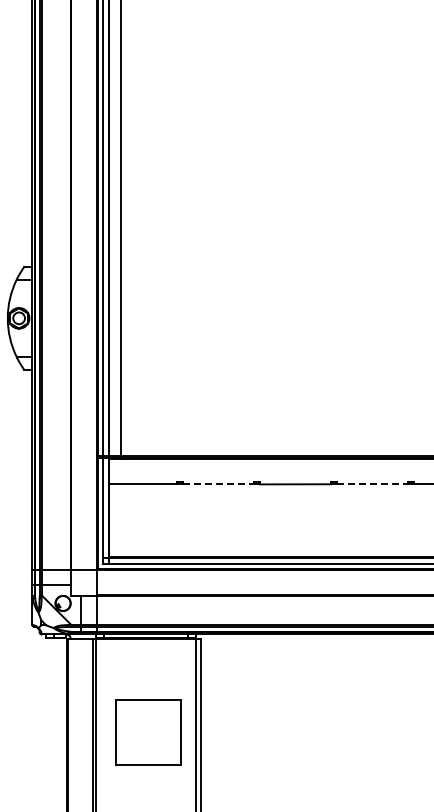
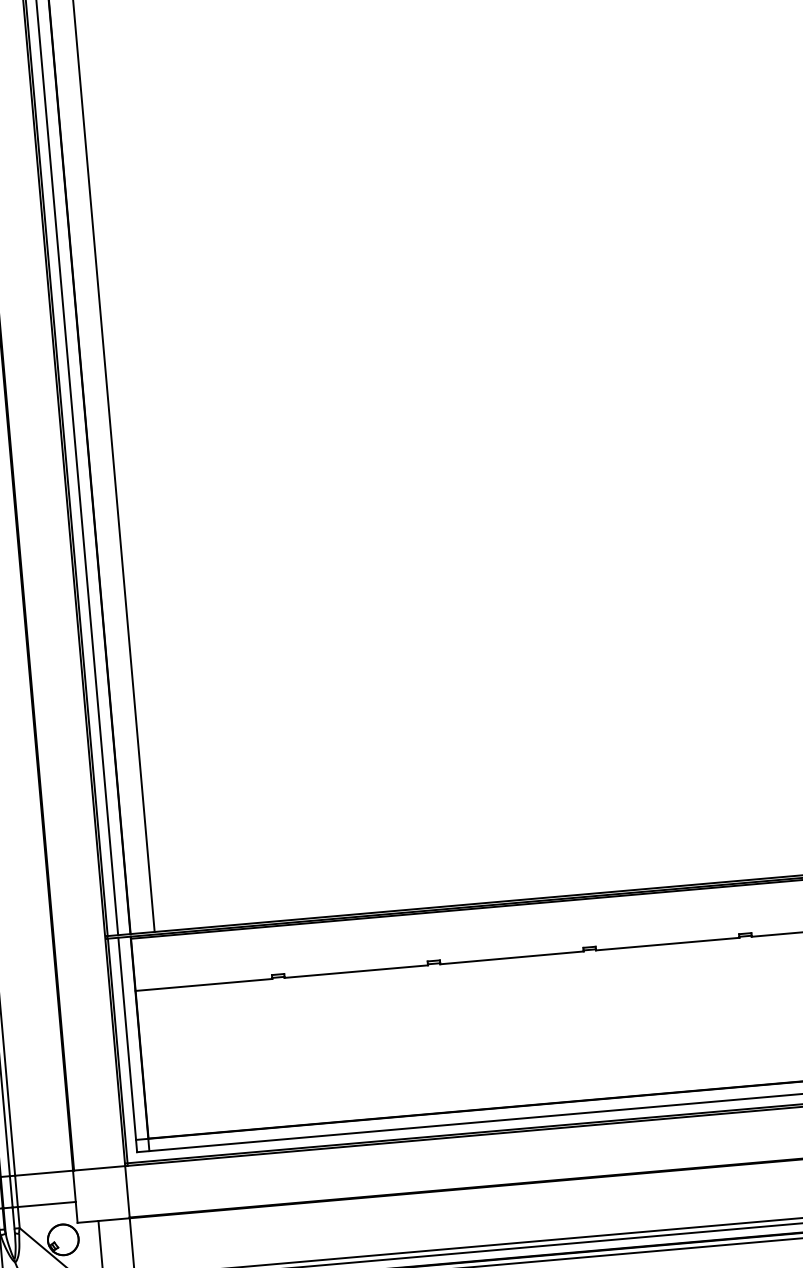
line: (218, 484) -> (356, 971), dashed -> solid
line: (372, 484) -> (667, 944), dashed -> solid

